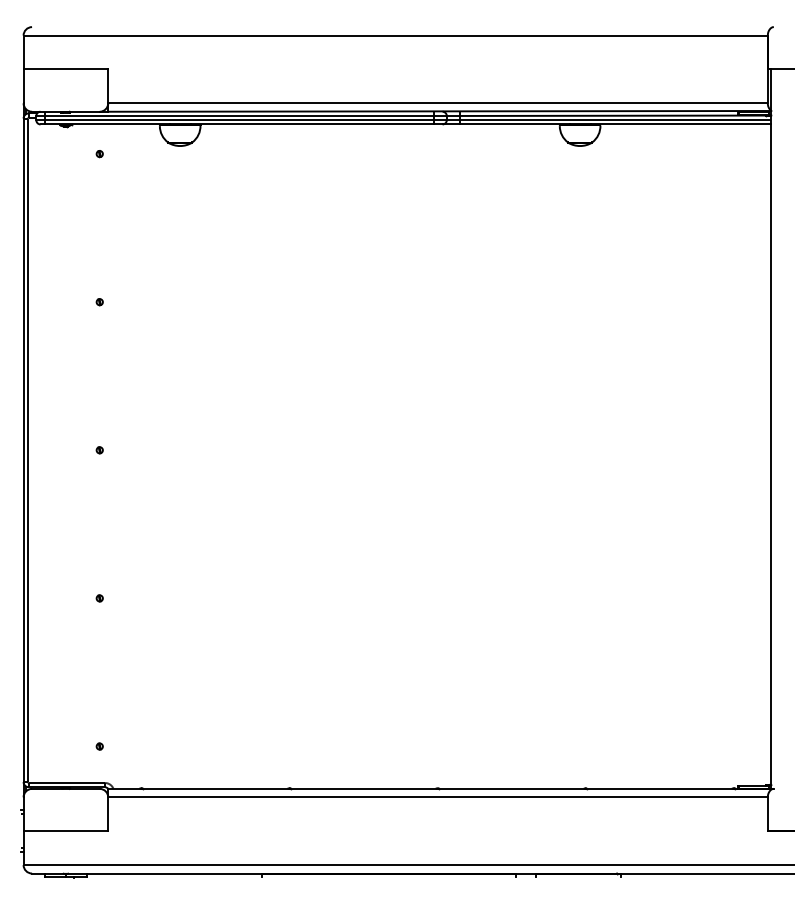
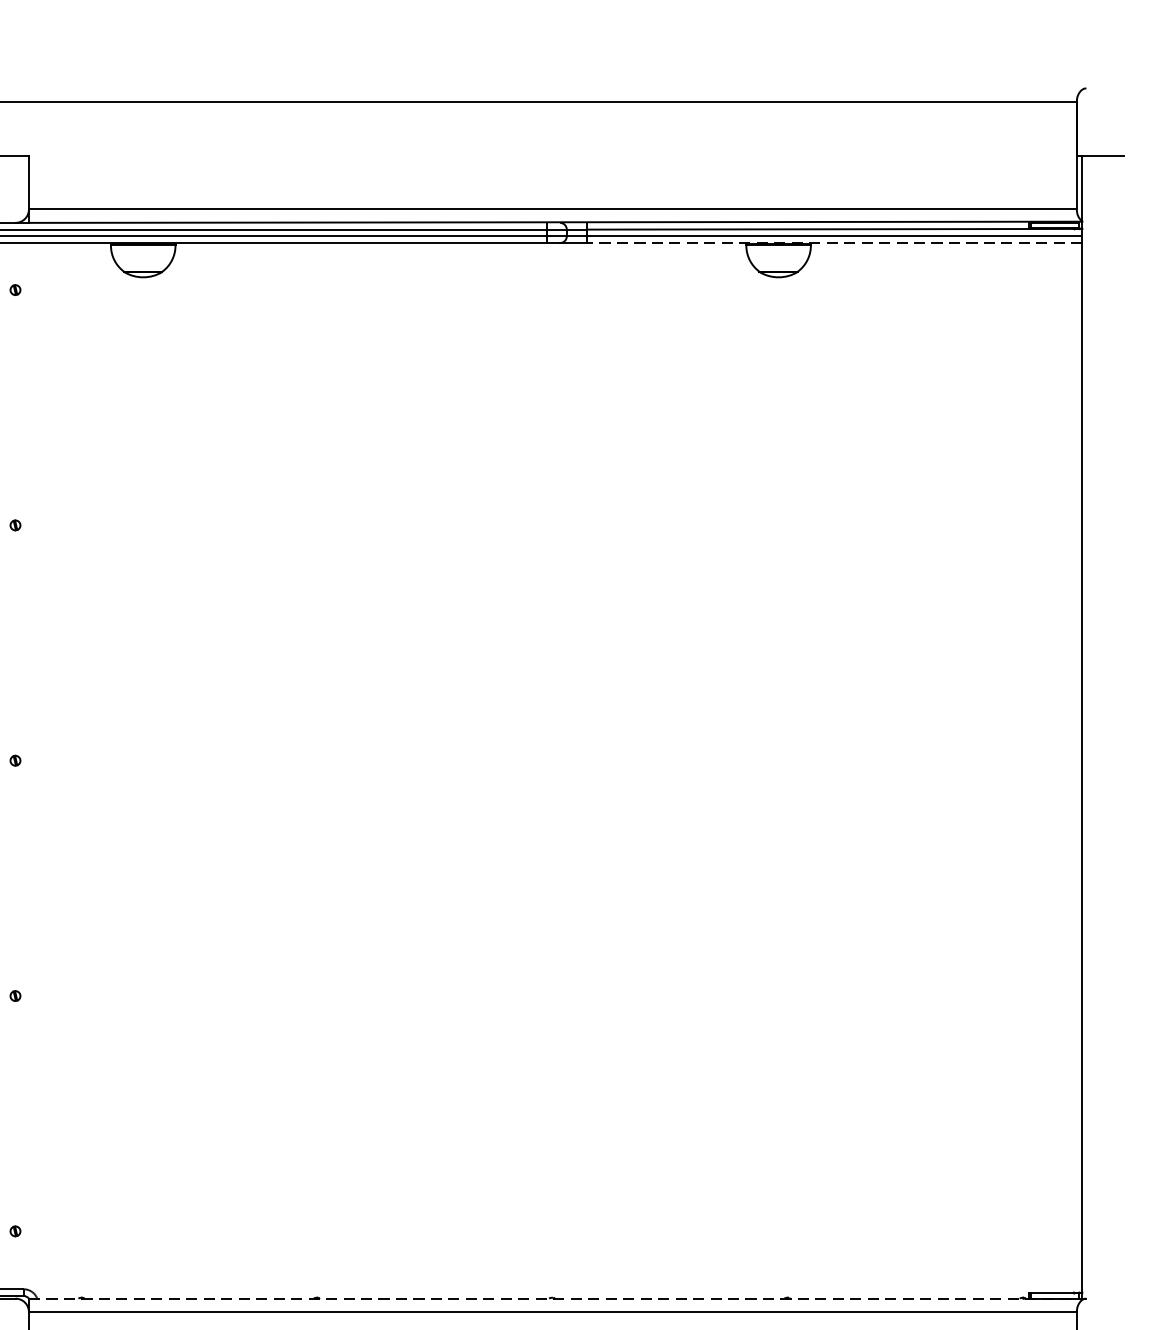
line: (615, 124) -> (834, 243), solid -> dashed
line: (439, 788) -> (555, 1298), solid -> dashed

